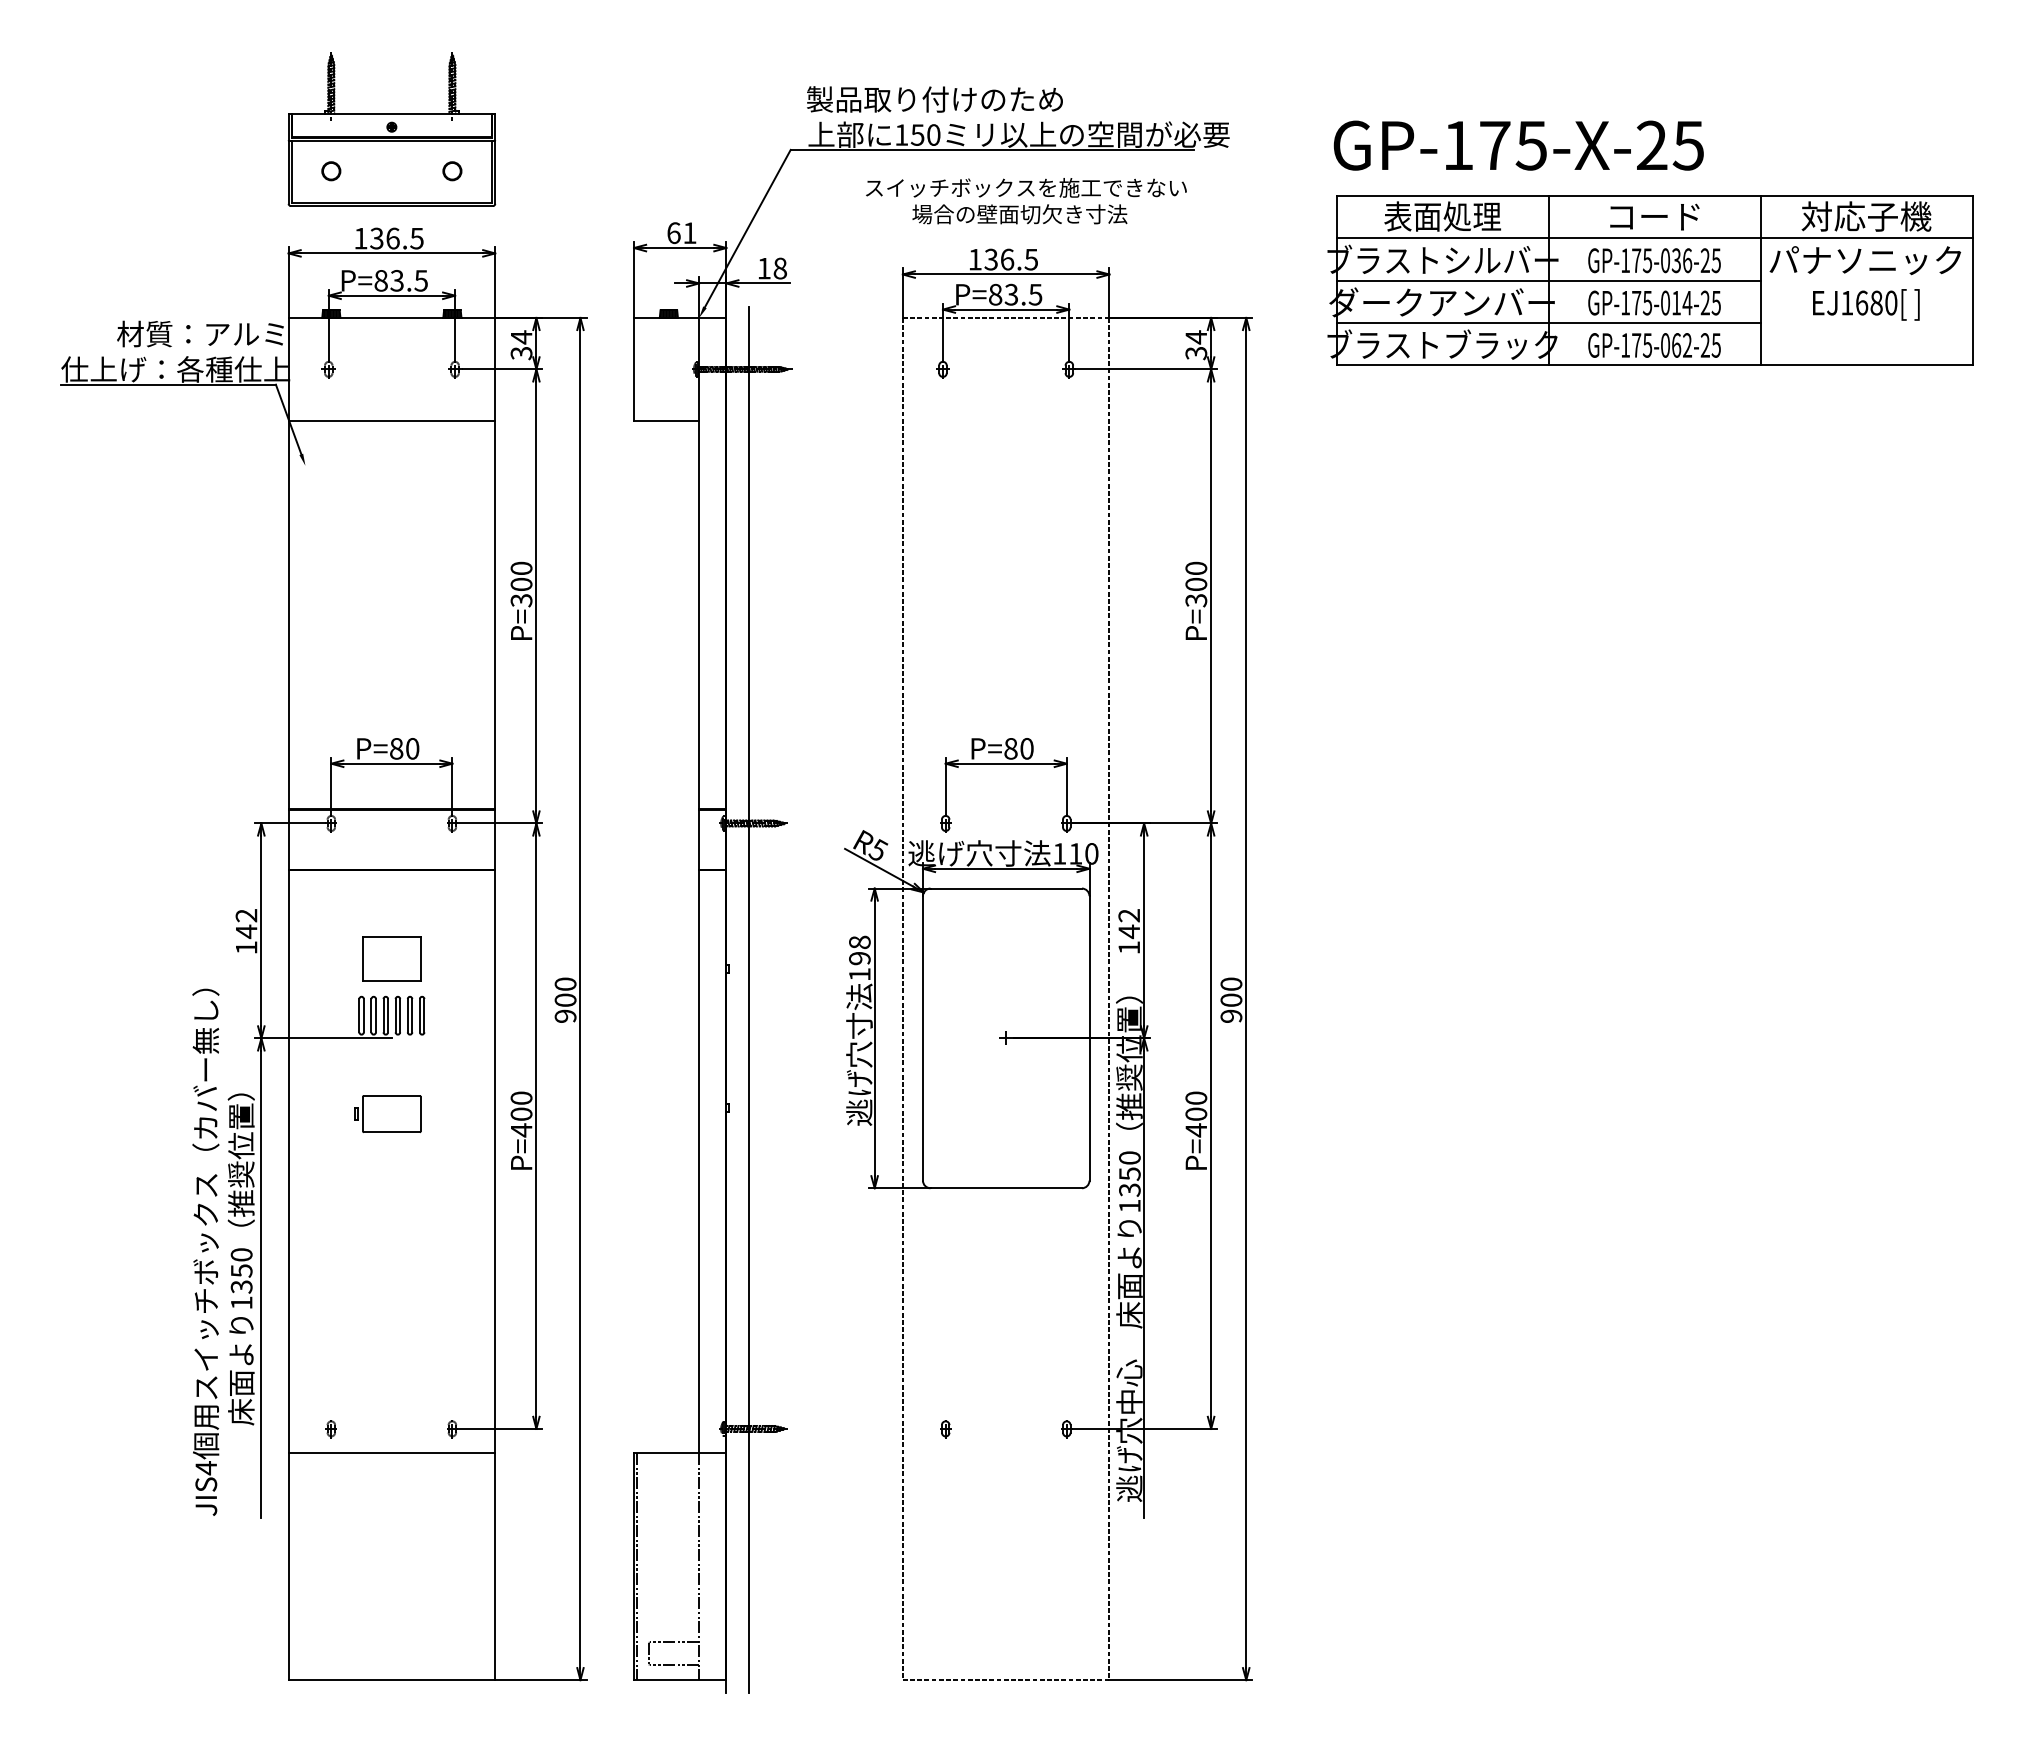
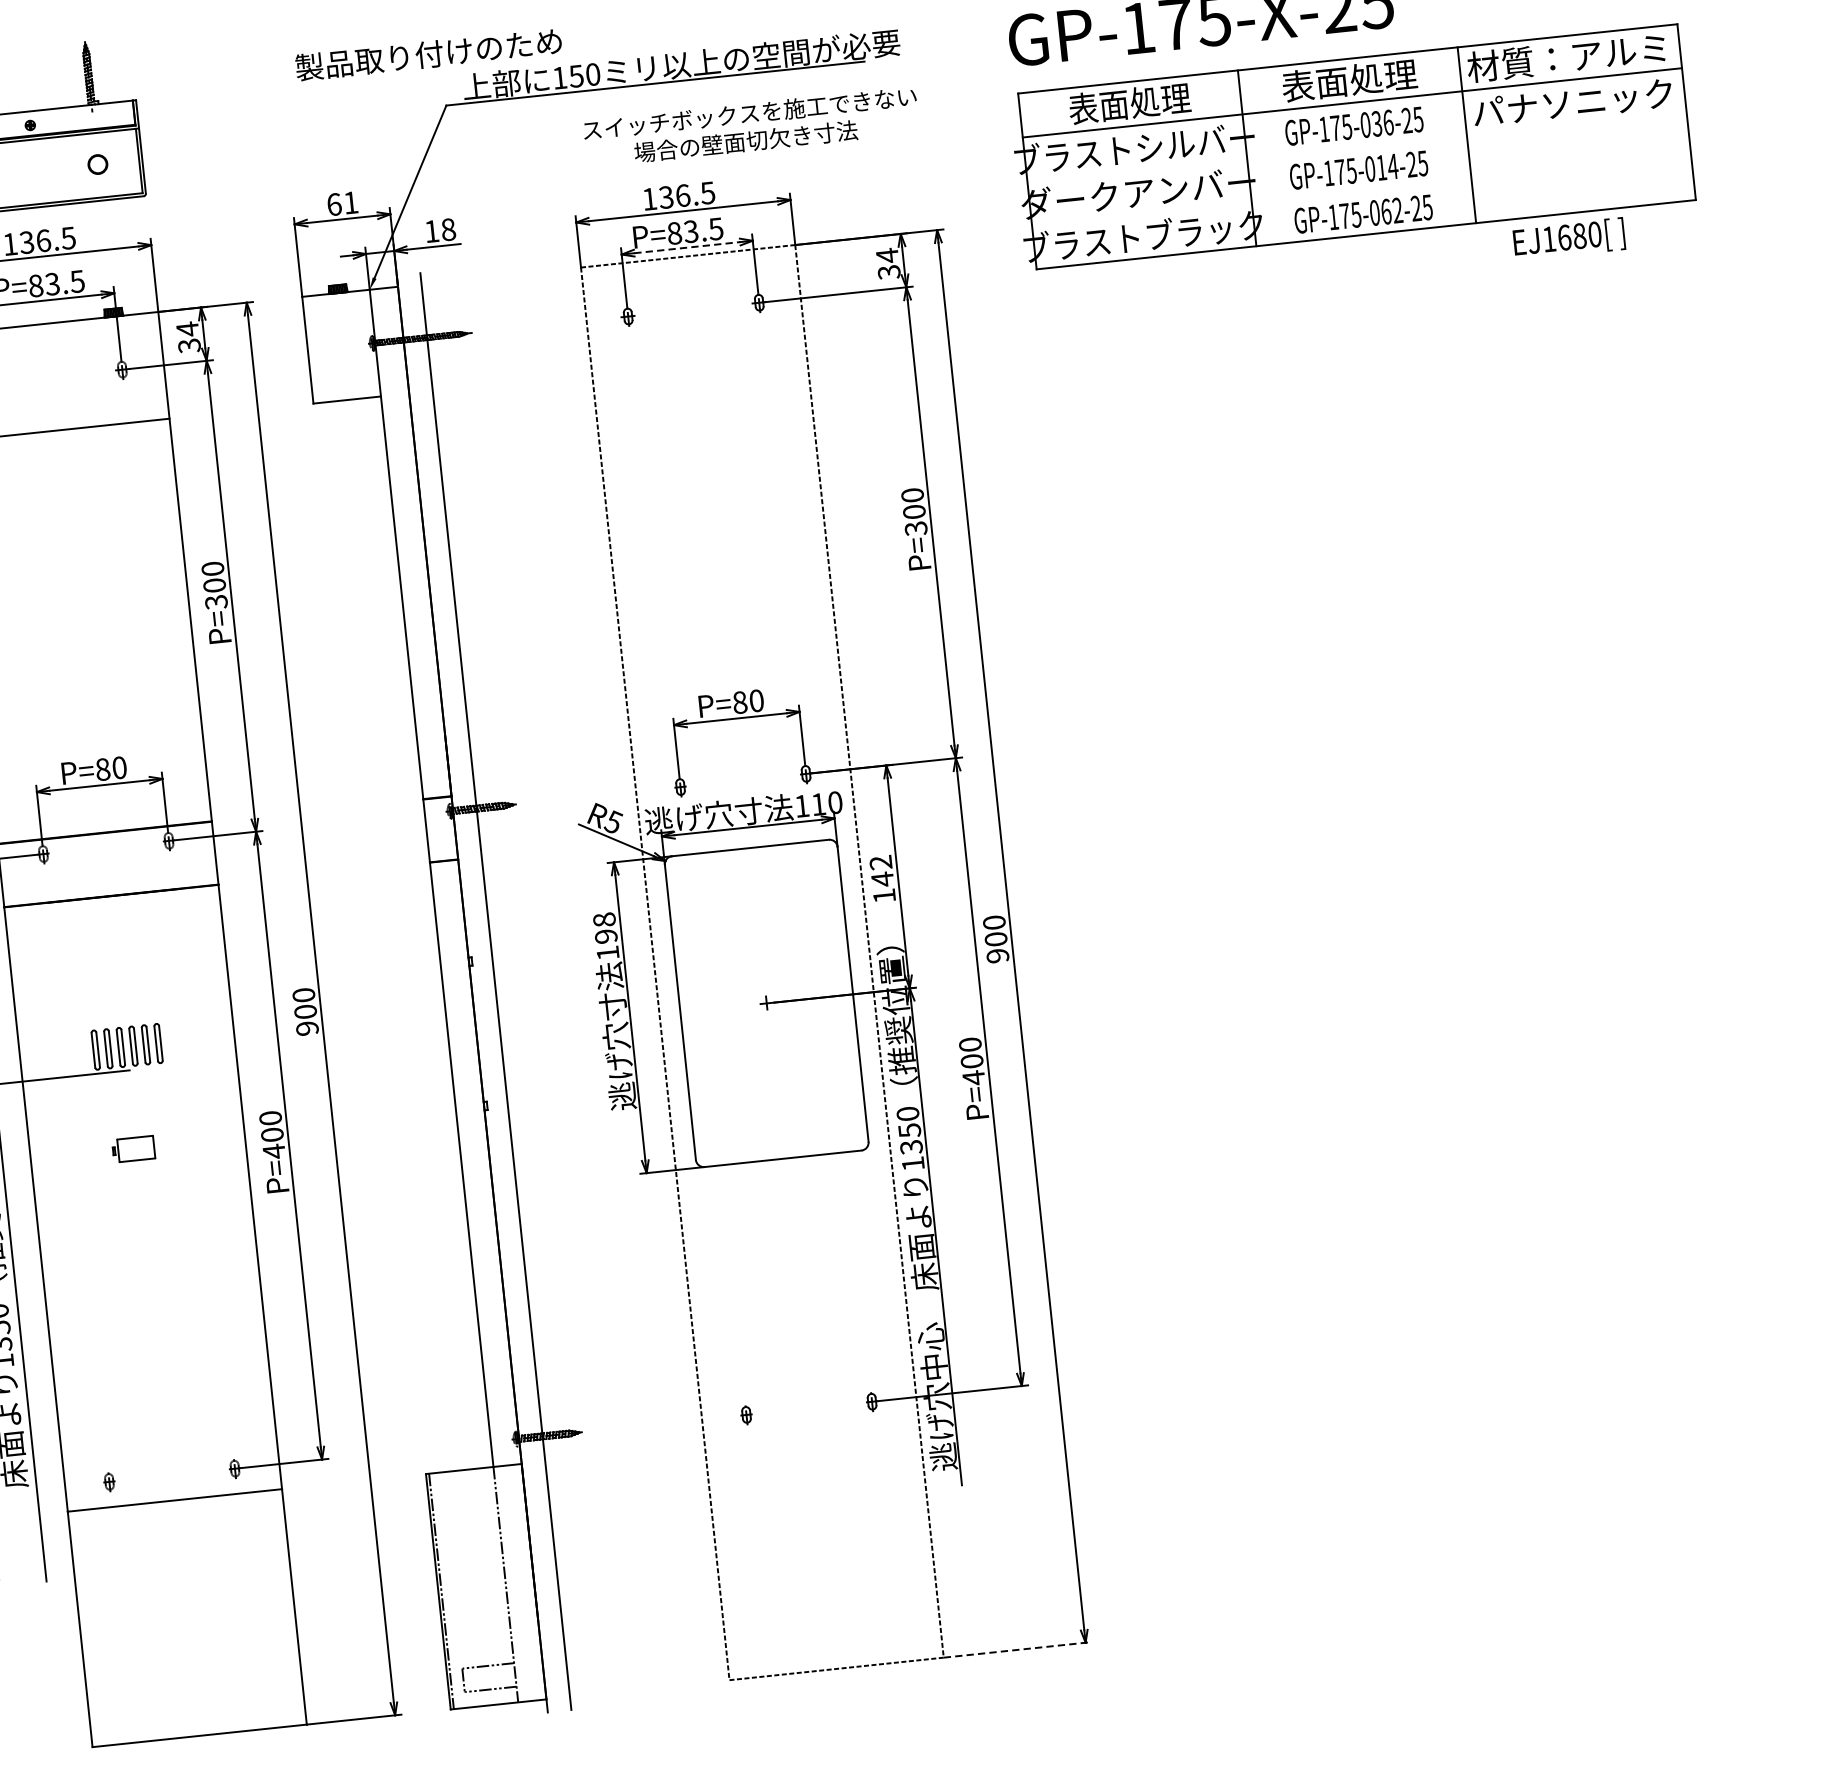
text: (934, 99) -> (428, 54), moved
text: (1026, 201) -> (751, 127), moved
text: (1654, 216) -> (1349, 80), コード -> 表面処理
text: (1863, 216) -> (1566, 57), 対応子機 -> 材質：アルミ
line: (1549, 280) -> (1247, 158), removed
text: (1866, 304) -> (1569, 238), moved
line: (1006, 309) -> (687, 247), solid -> dashed
line: (1549, 322) -> (1252, 201), removed
part: (391, 958) -> (120, 987), removed
part: (387, 1113) -> (133, 1148), size x0.6
line: (1181, 1680) -> (1018, 1650), solid -> dashed

